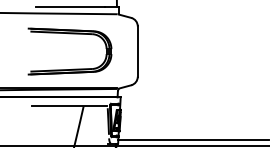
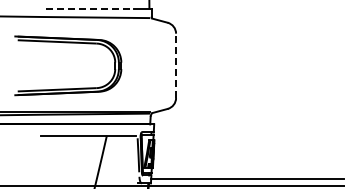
line: (70, 6) -> (90, 8), solid -> dashed
part: (70, 34) -> (68, 43), moved
line: (138, 51) -> (176, 65), solid -> dashed

